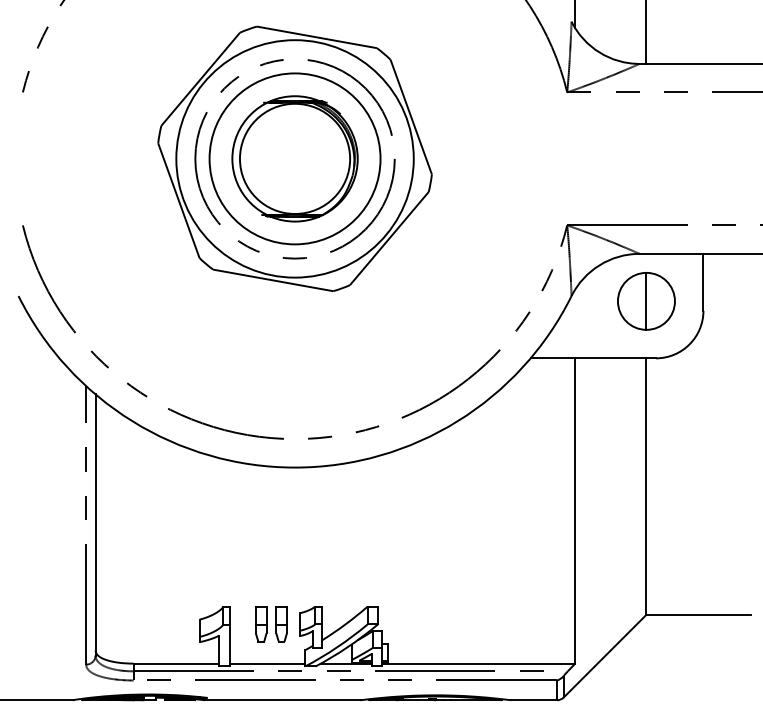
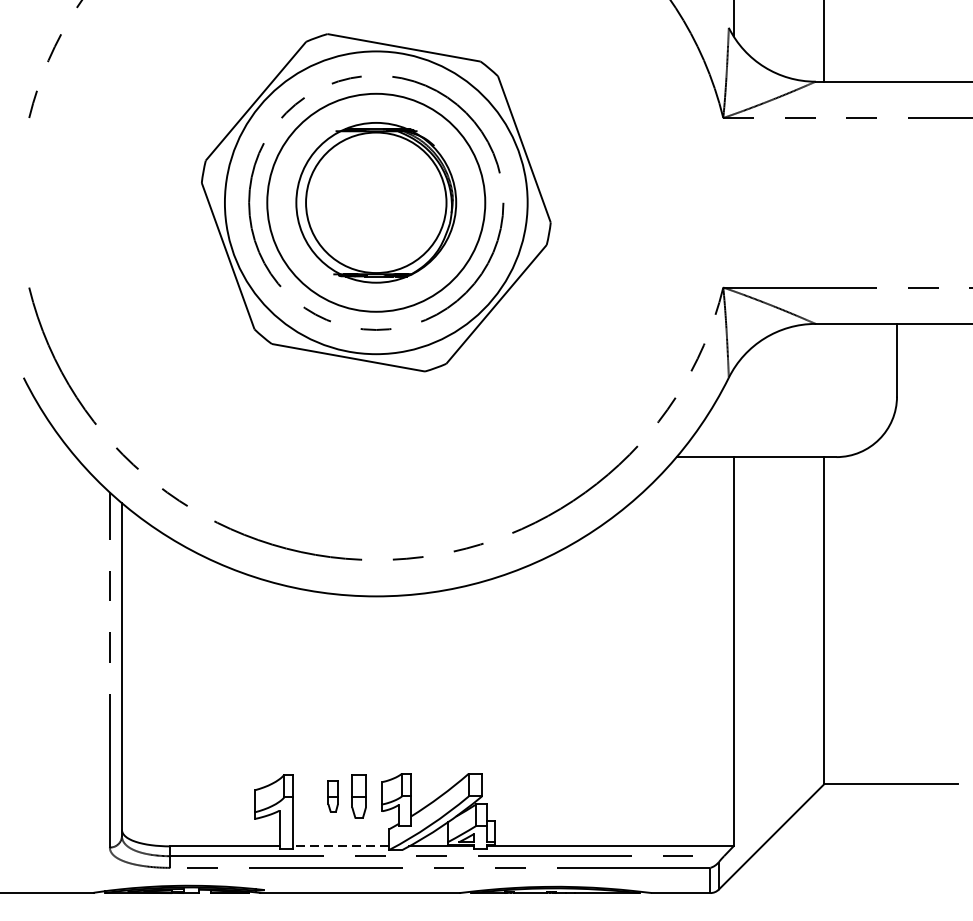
part: (646, 301) -> (824, 384), removed
part: (261, 624) -> (333, 796), size x0.7
line: (267, 663) -> (341, 846), solid -> dashed

